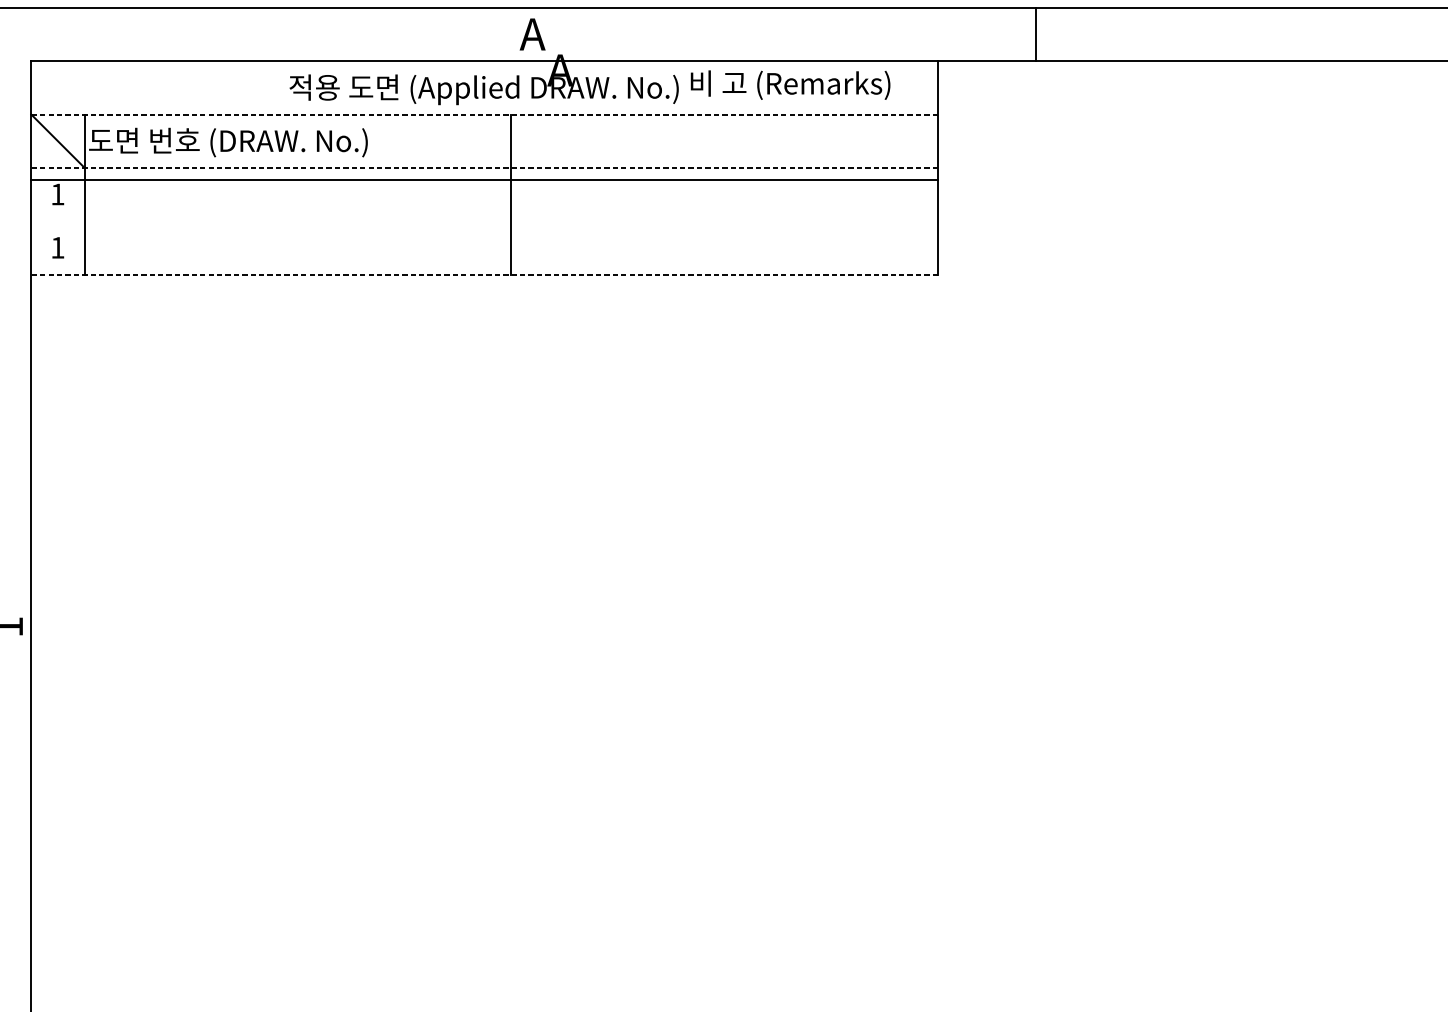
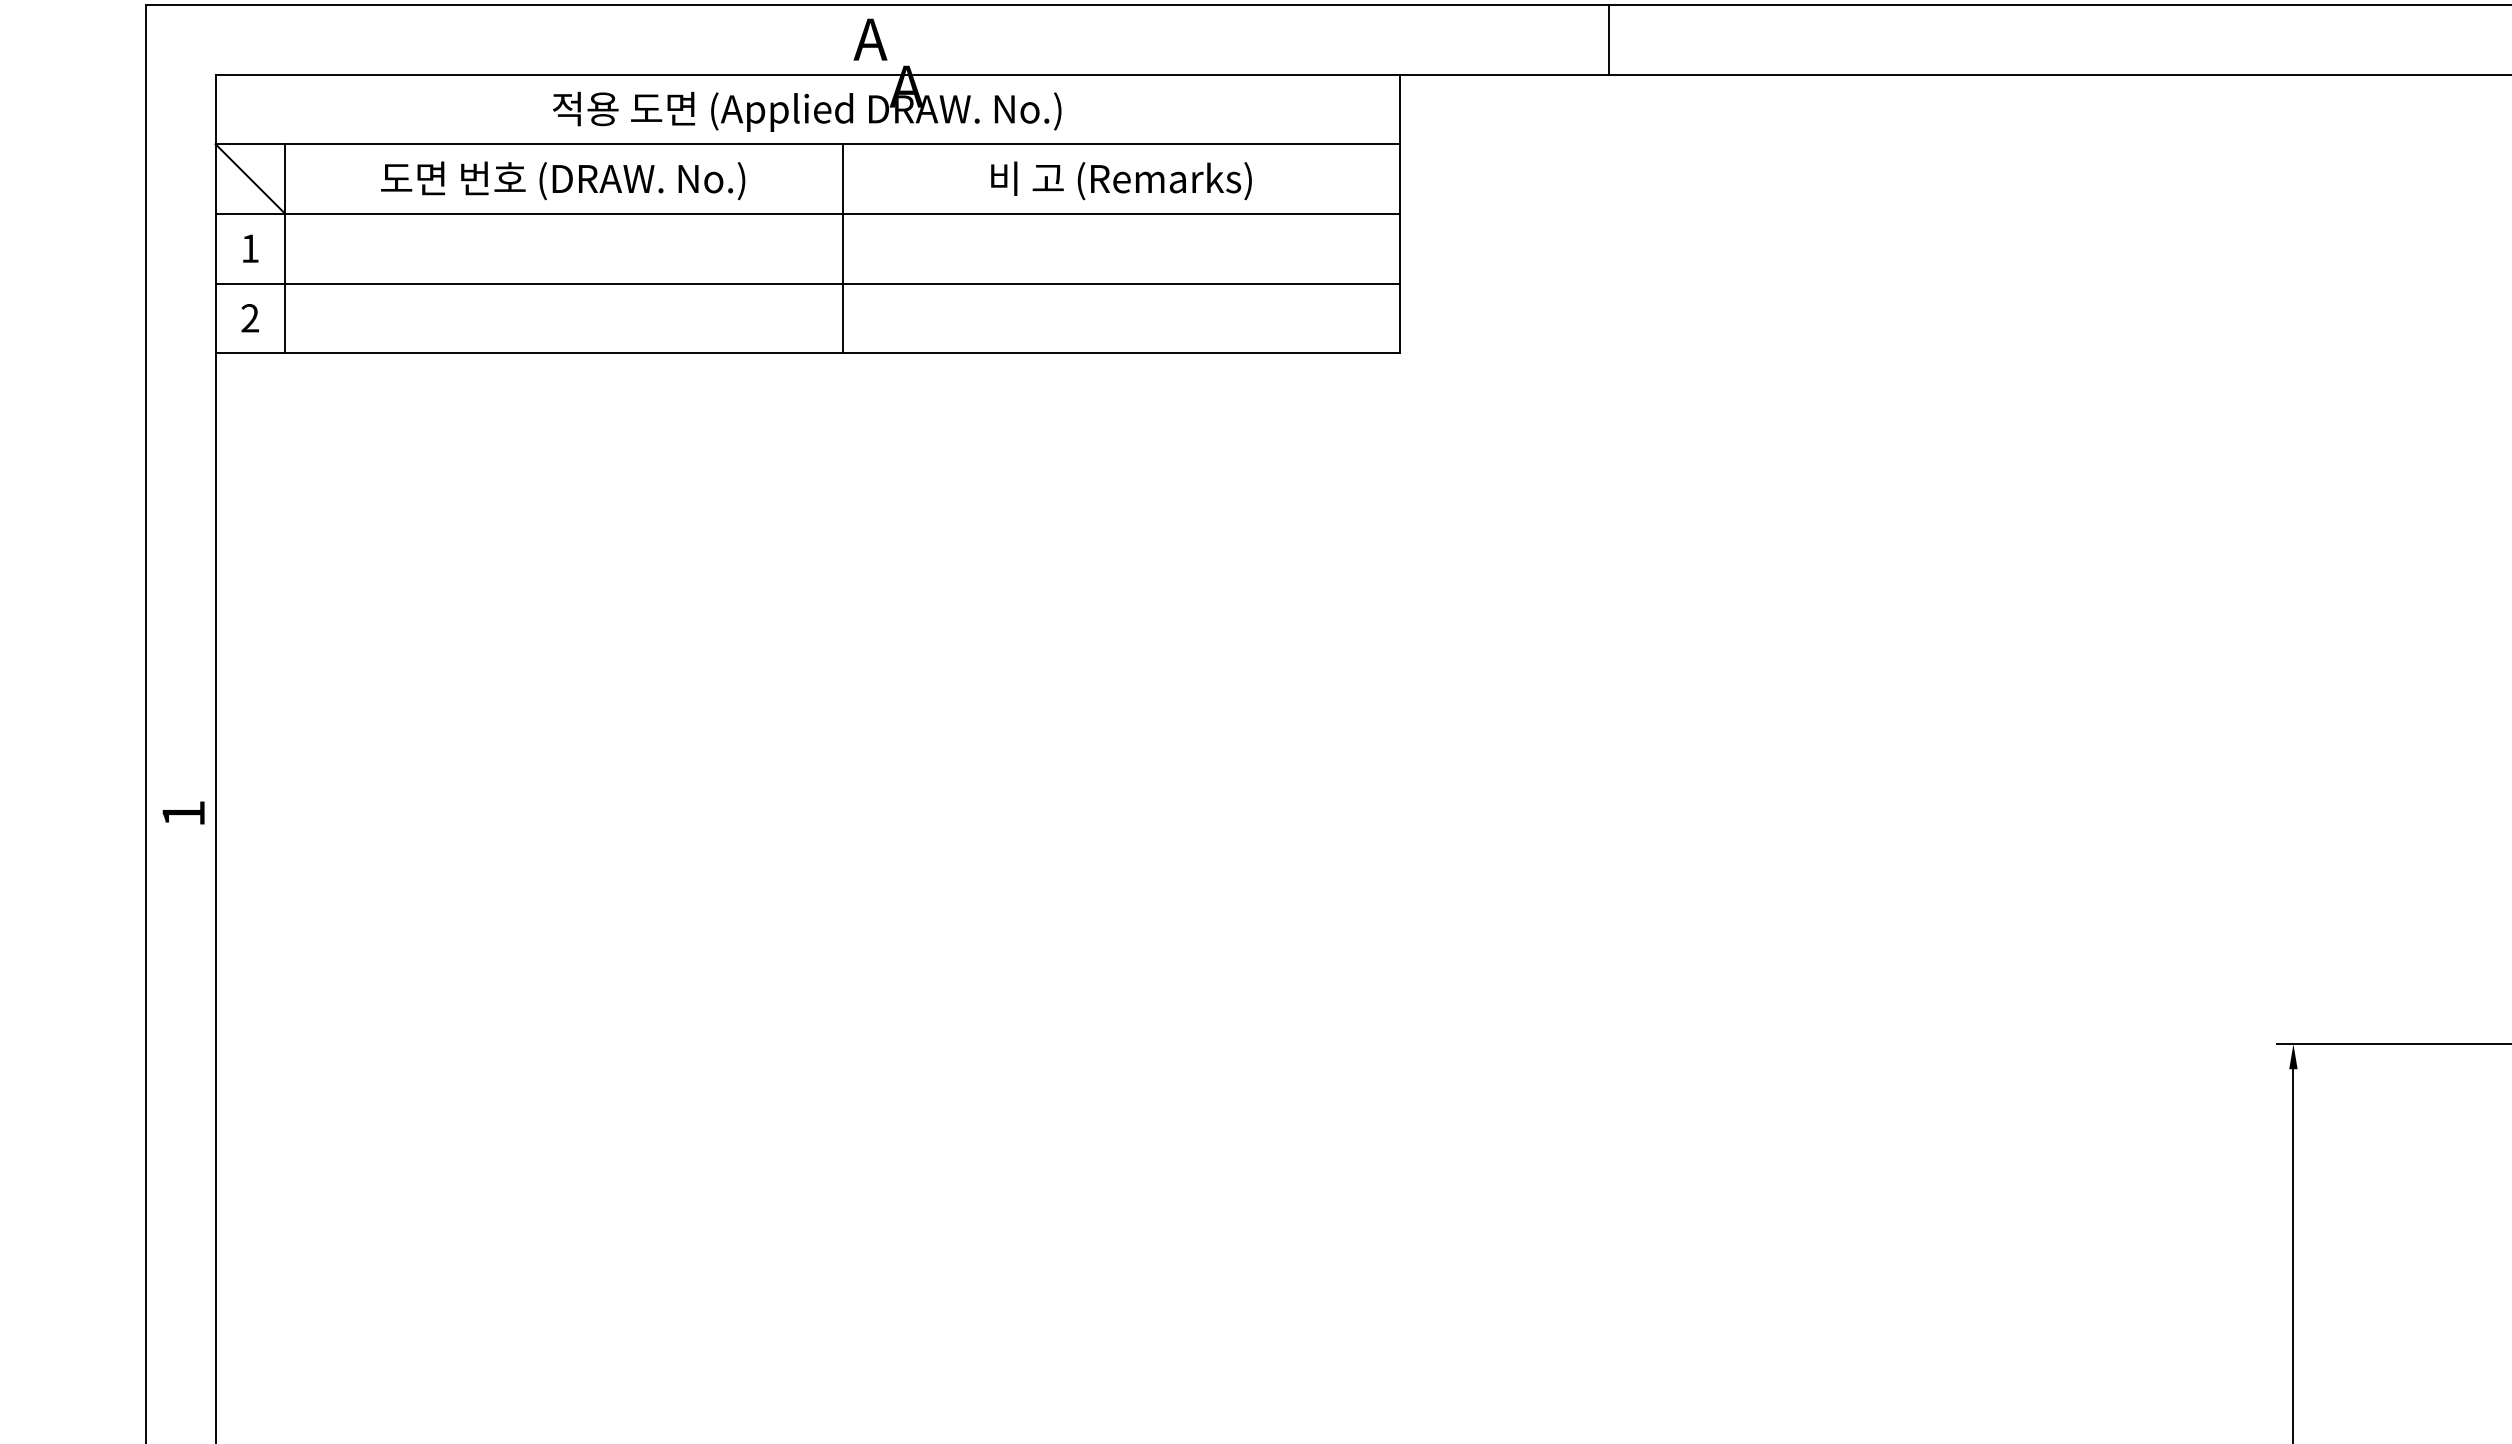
line: (1036, 34) -> (1609, 39), moved
text: (790, 84) -> (1121, 180), moved
line: (484, 114) -> (807, 144), dashed -> solid
text: (228, 142) -> (563, 180), moved
line: (484, 167) -> (807, 213), dashed -> solid
line: (484, 179) -> (807, 283), moved
text: (57, 247) -> (249, 318), 1 -> 2
line: (484, 274) -> (807, 353), dashed -> solid

